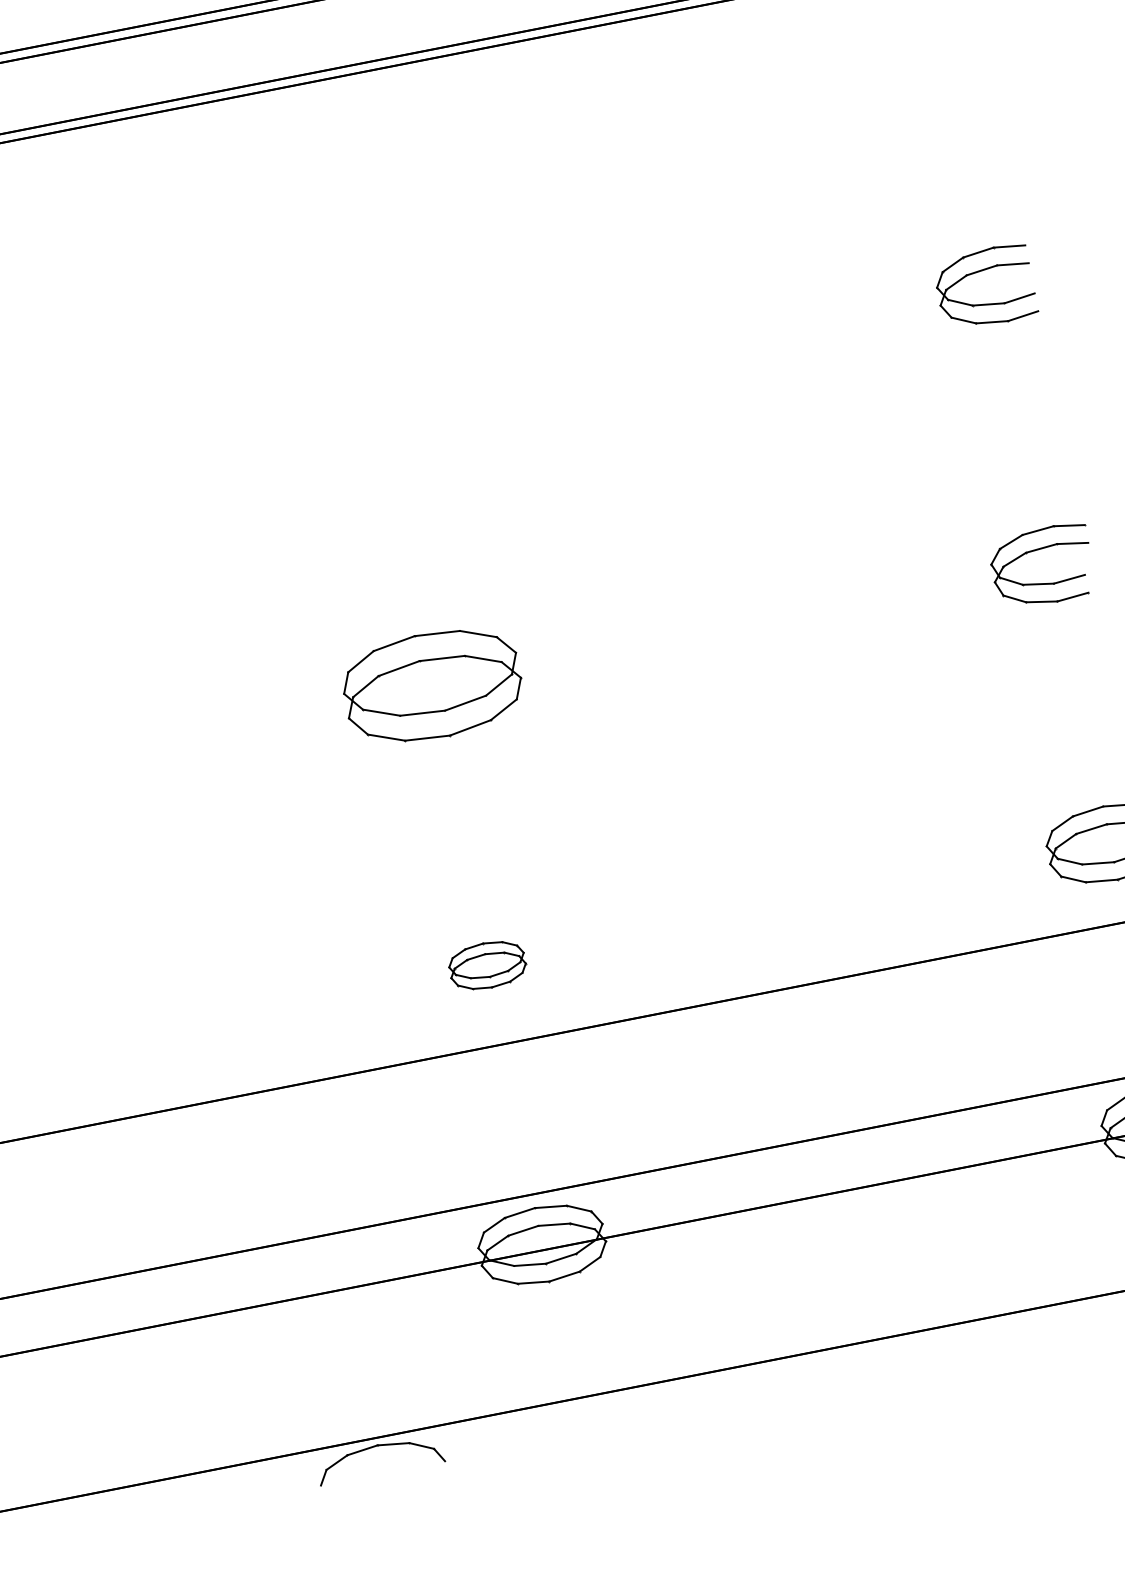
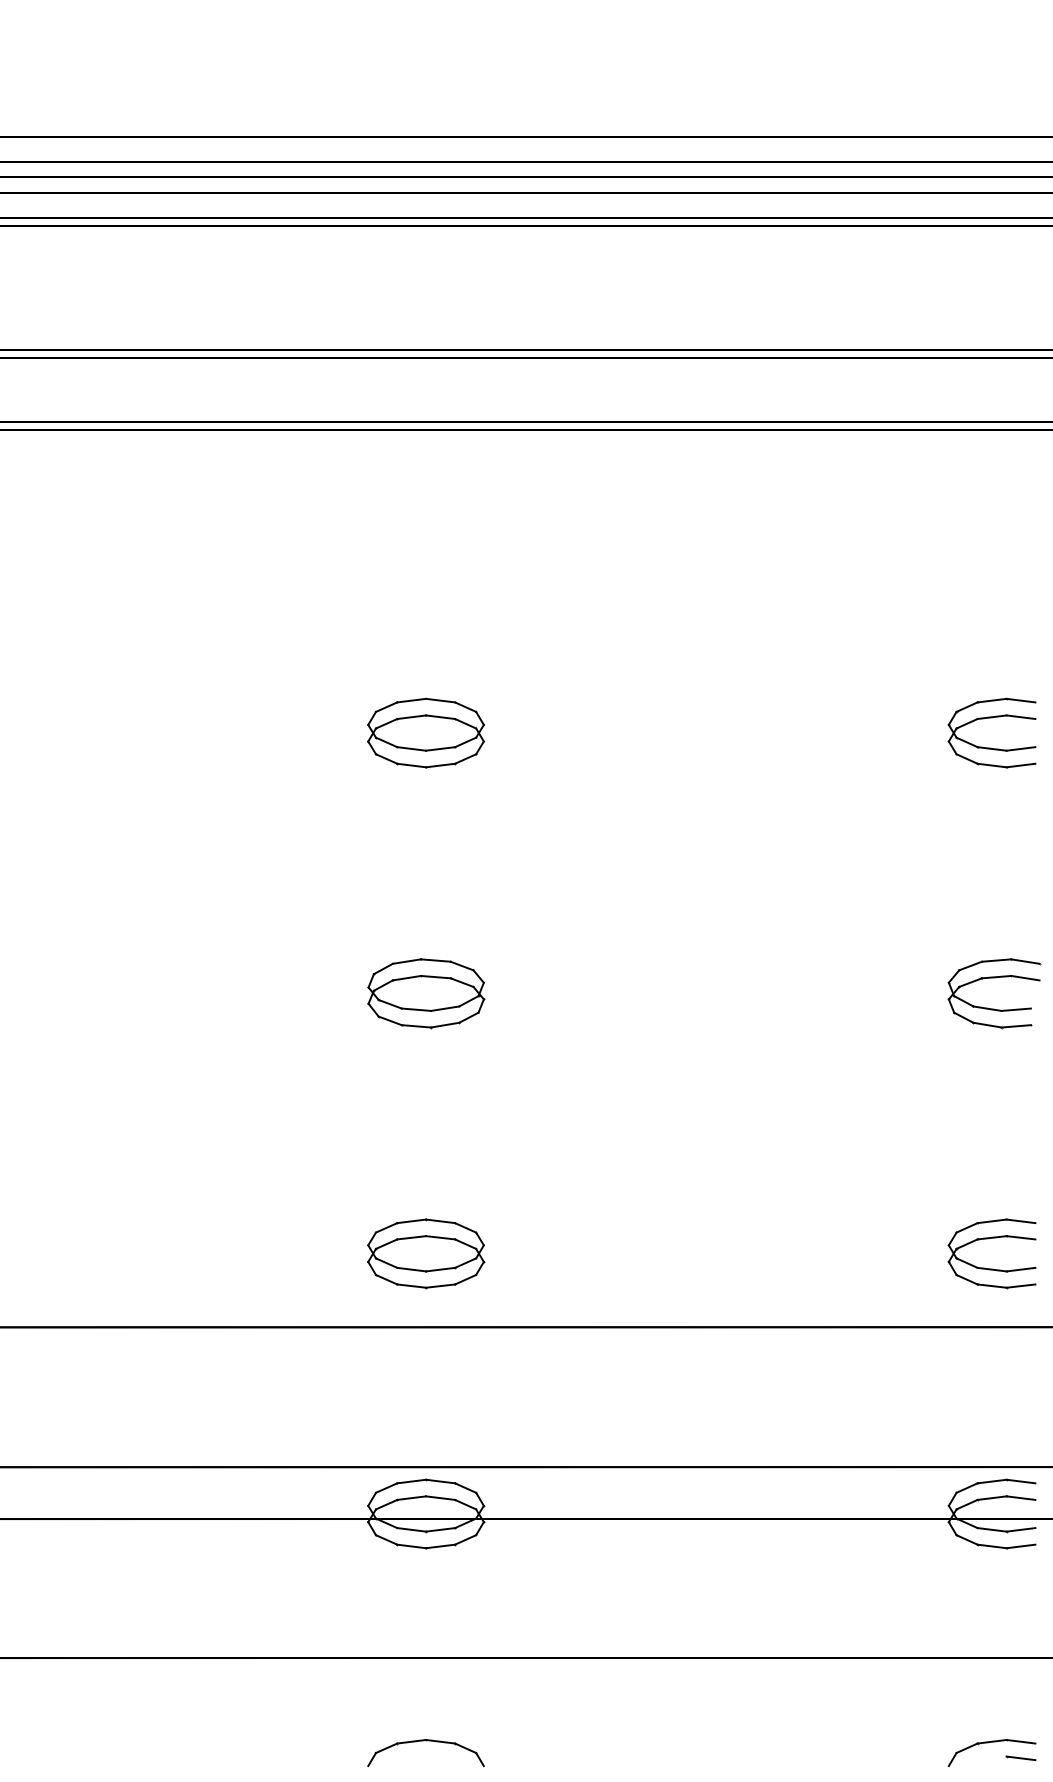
part: (376, 406) -> (425, 732), added
part: (433, 686) -> (426, 993), size x0.71
part: (487, 965) -> (426, 1253), size x1.67
part: (376, 1447) -> (424, 1741), moved

